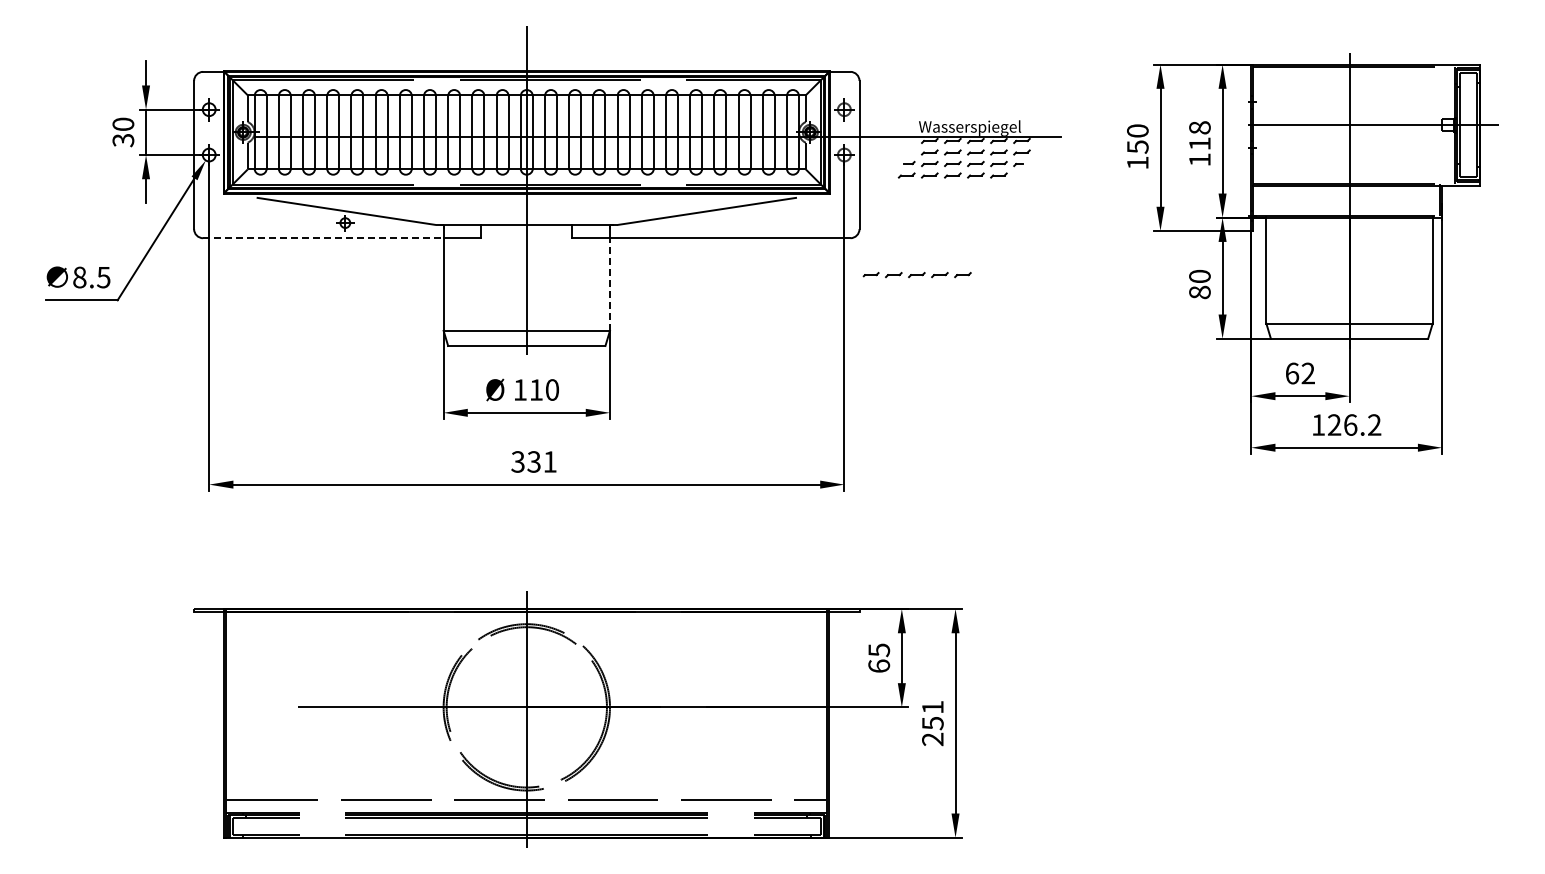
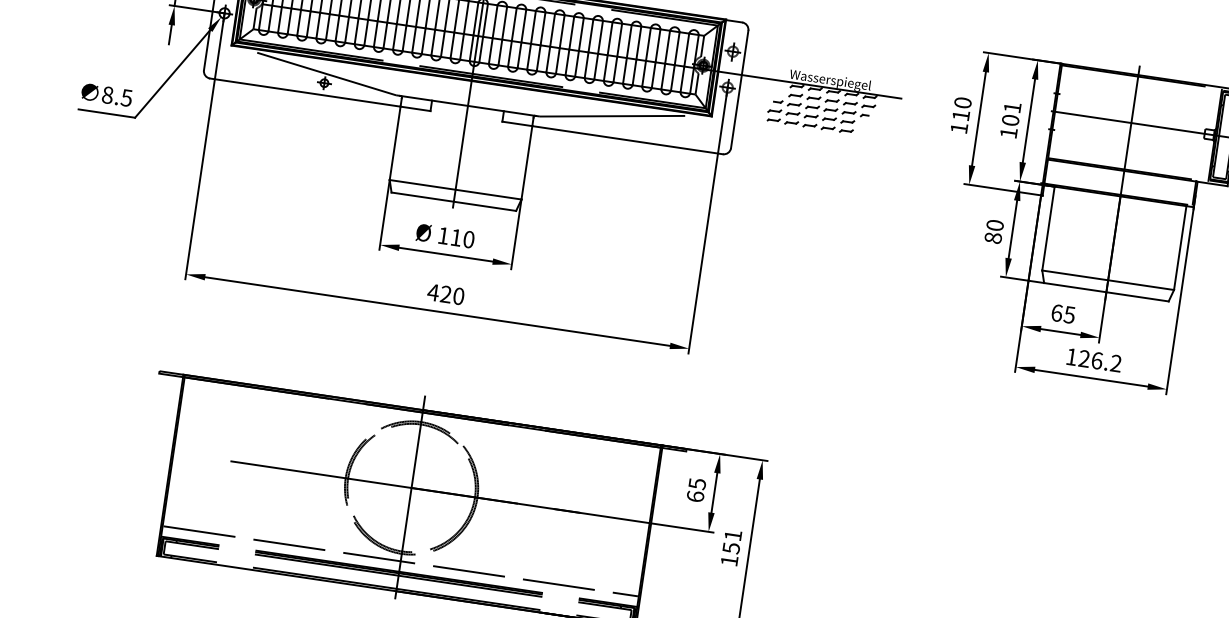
text: (1199, 135) -> (1011, 113), 118 -> 101
text: (1137, 146) -> (960, 115), 150 -> 110
line: (323, 238) -> (305, 92), dashed -> solid
part: (916, 275) -> (809, 126), moved
line: (609, 284) -> (526, 162), dashed -> solid
text: (1307, 373) -> (1069, 314), 62 -> 65
text: (533, 461) -> (445, 294), 331 -> 420
text: (932, 739) -> (729, 560), 251 -> 151

